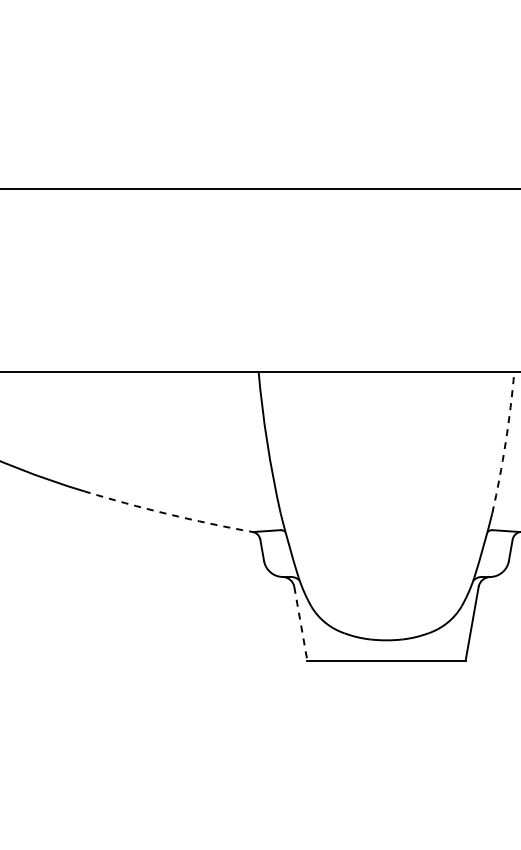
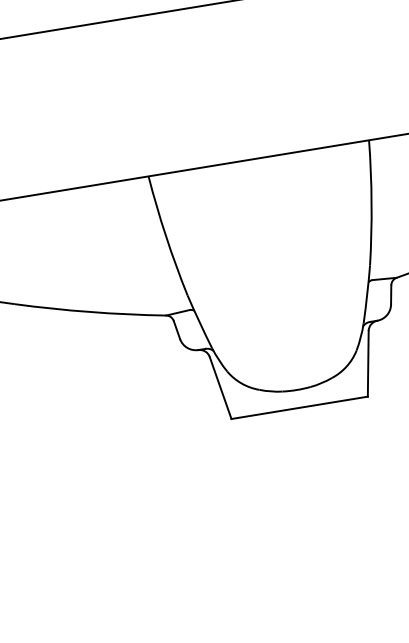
arc: (505, 442) -> (371, 202), dashed -> solid
arc: (167, 514) -> (90, 312), dashed -> solid
line: (300, 623) -> (220, 387), dashed -> solid

